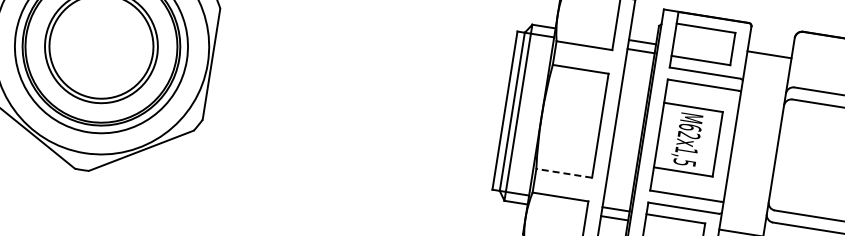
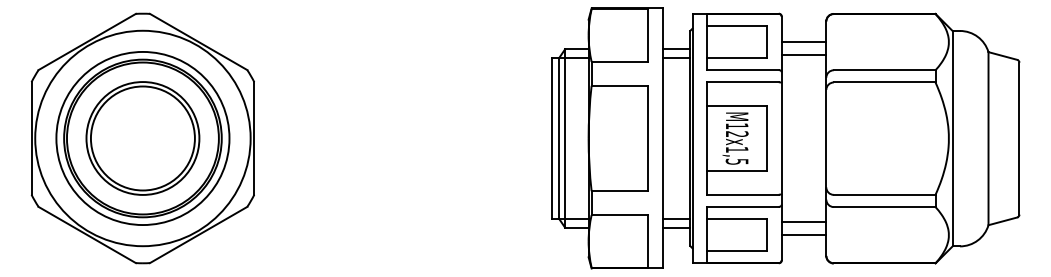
line: (767, 67) -> (803, 54), added
text: (689, 127) -> (736, 126), M62x1,5 -> M12x1,5
line: (563, 173) -> (619, 191), dashed -> solid

